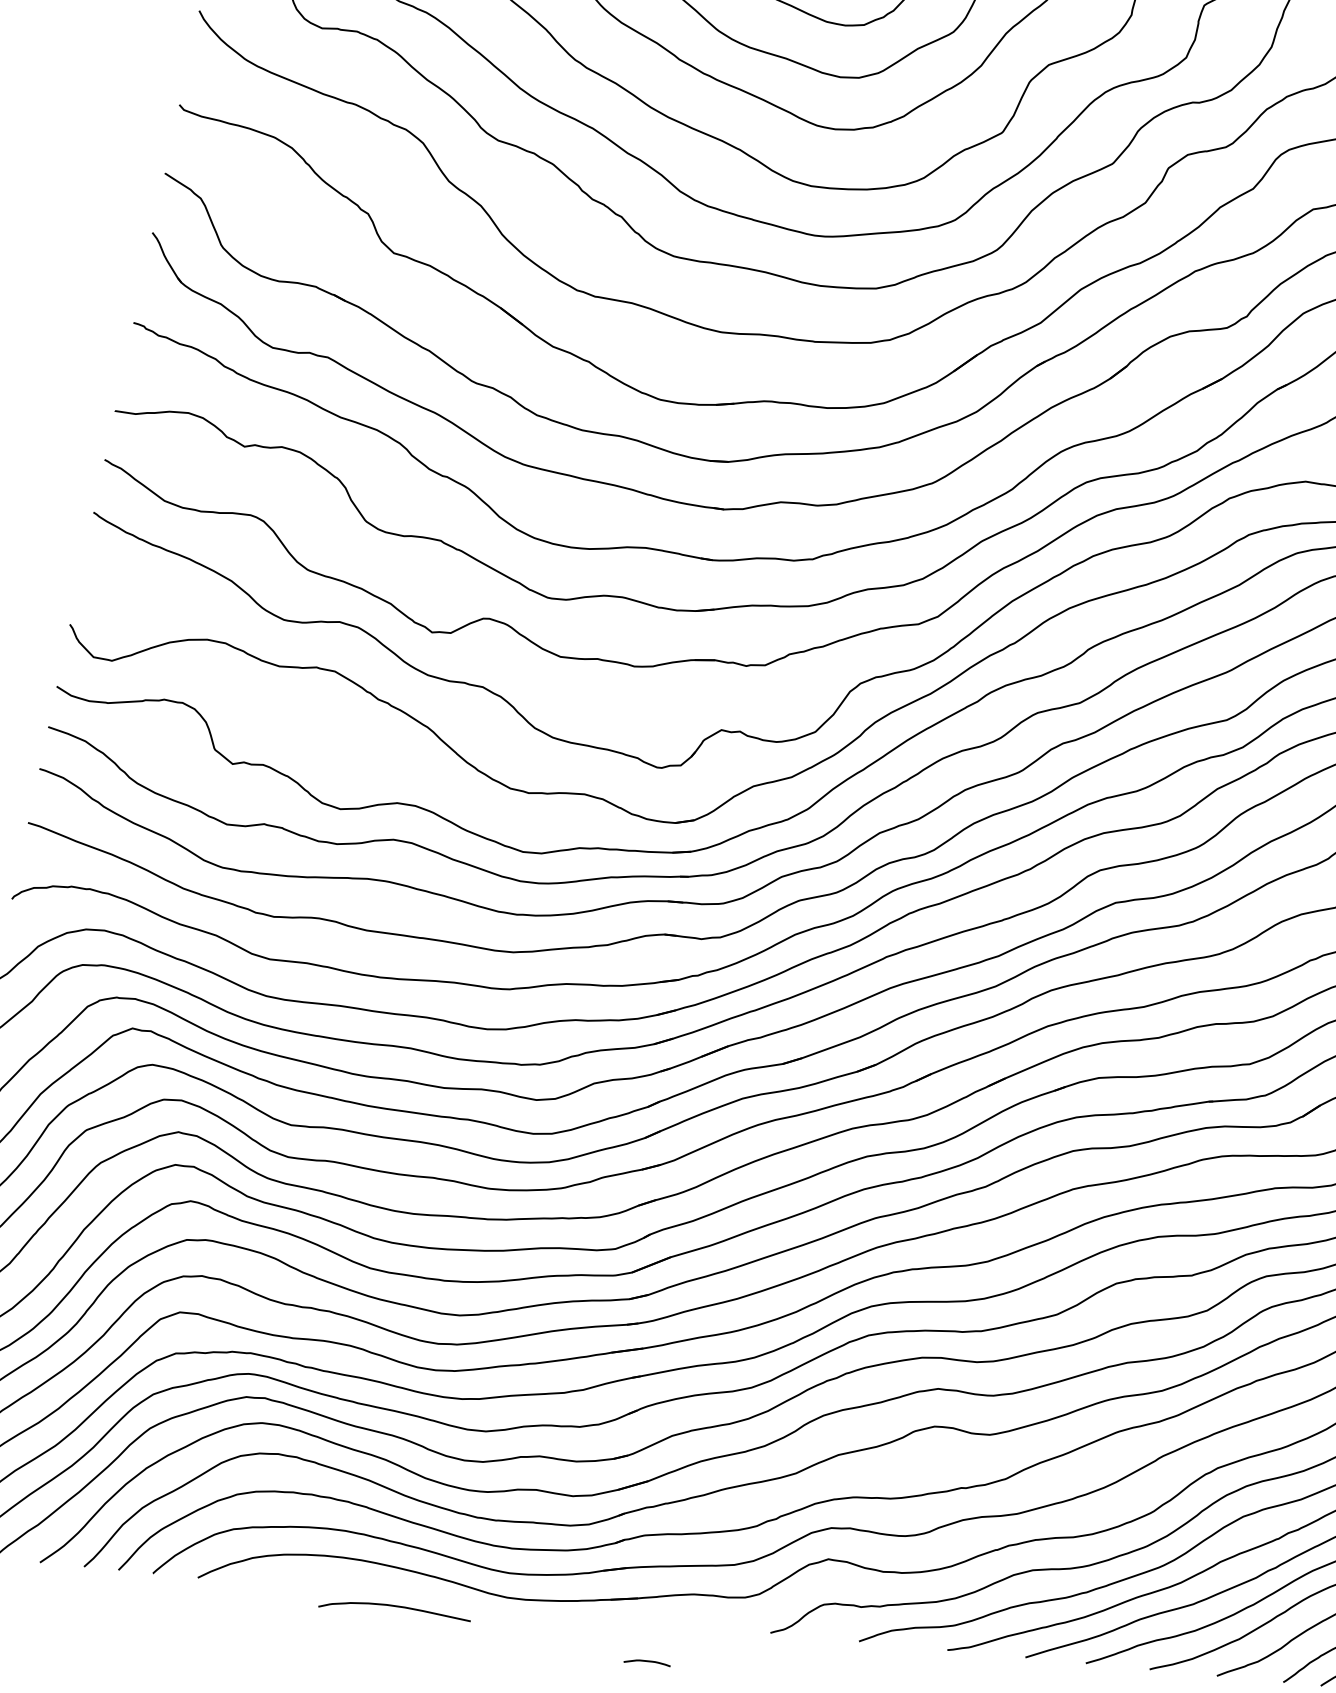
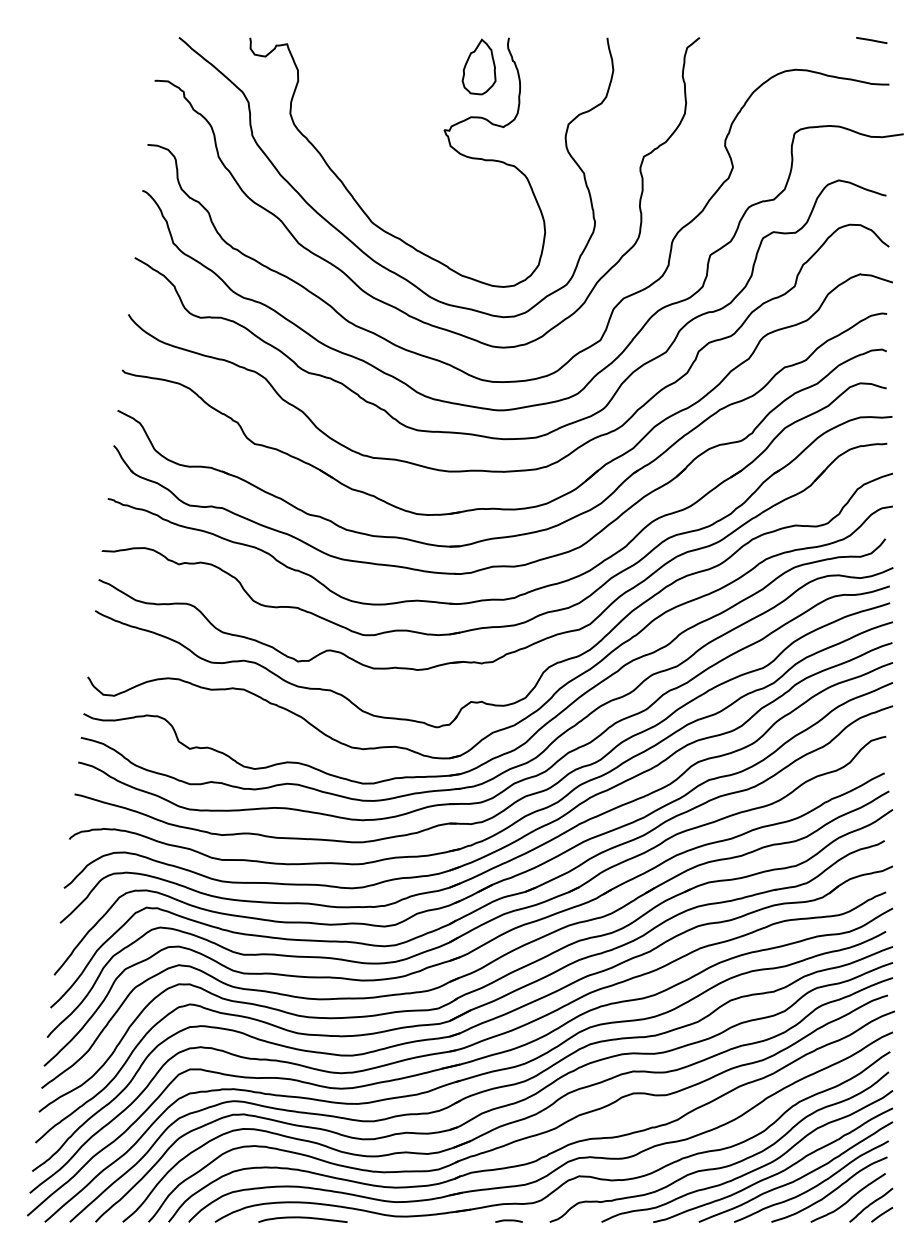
curve: (394, 1607) -> (302, 1218), moved
line: (646, 1661) -> (508, 1220), moved

